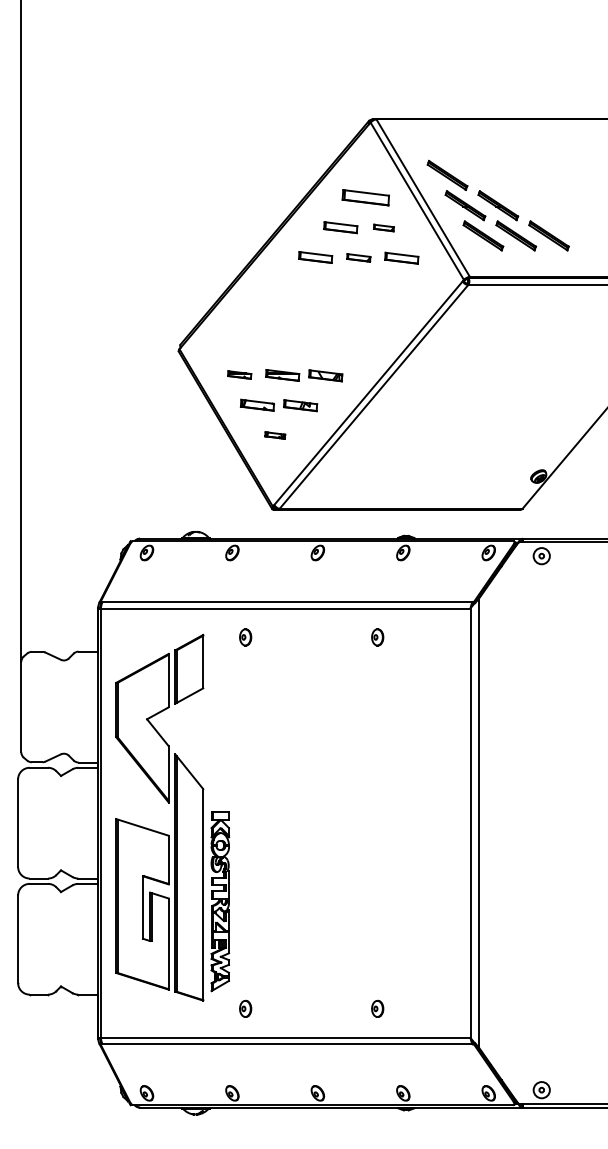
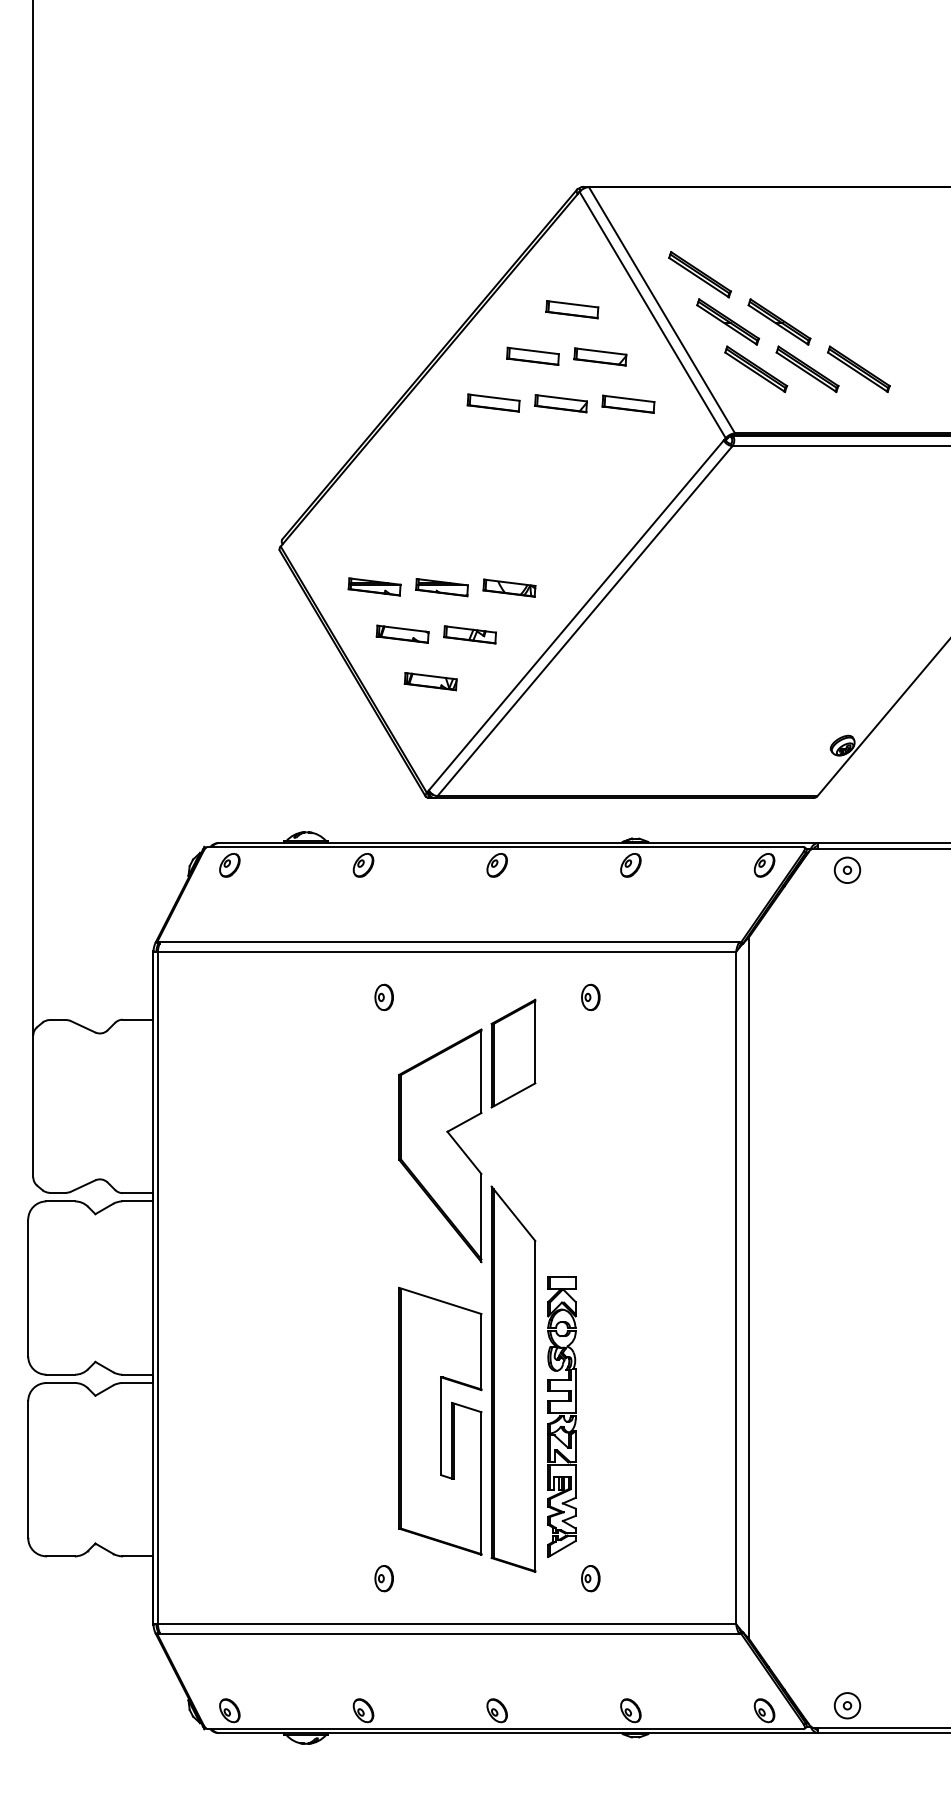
part: (365, 197) -> (571, 309), size x0.71
part: (383, 227) -> (599, 356), size x1.67
part: (358, 257) -> (560, 403), size x1.43
part: (239, 374) -> (374, 586), size x1.43
part: (274, 435) -> (429, 681), size x1.67
part: (172, 817) -> (487, 1285), moved

